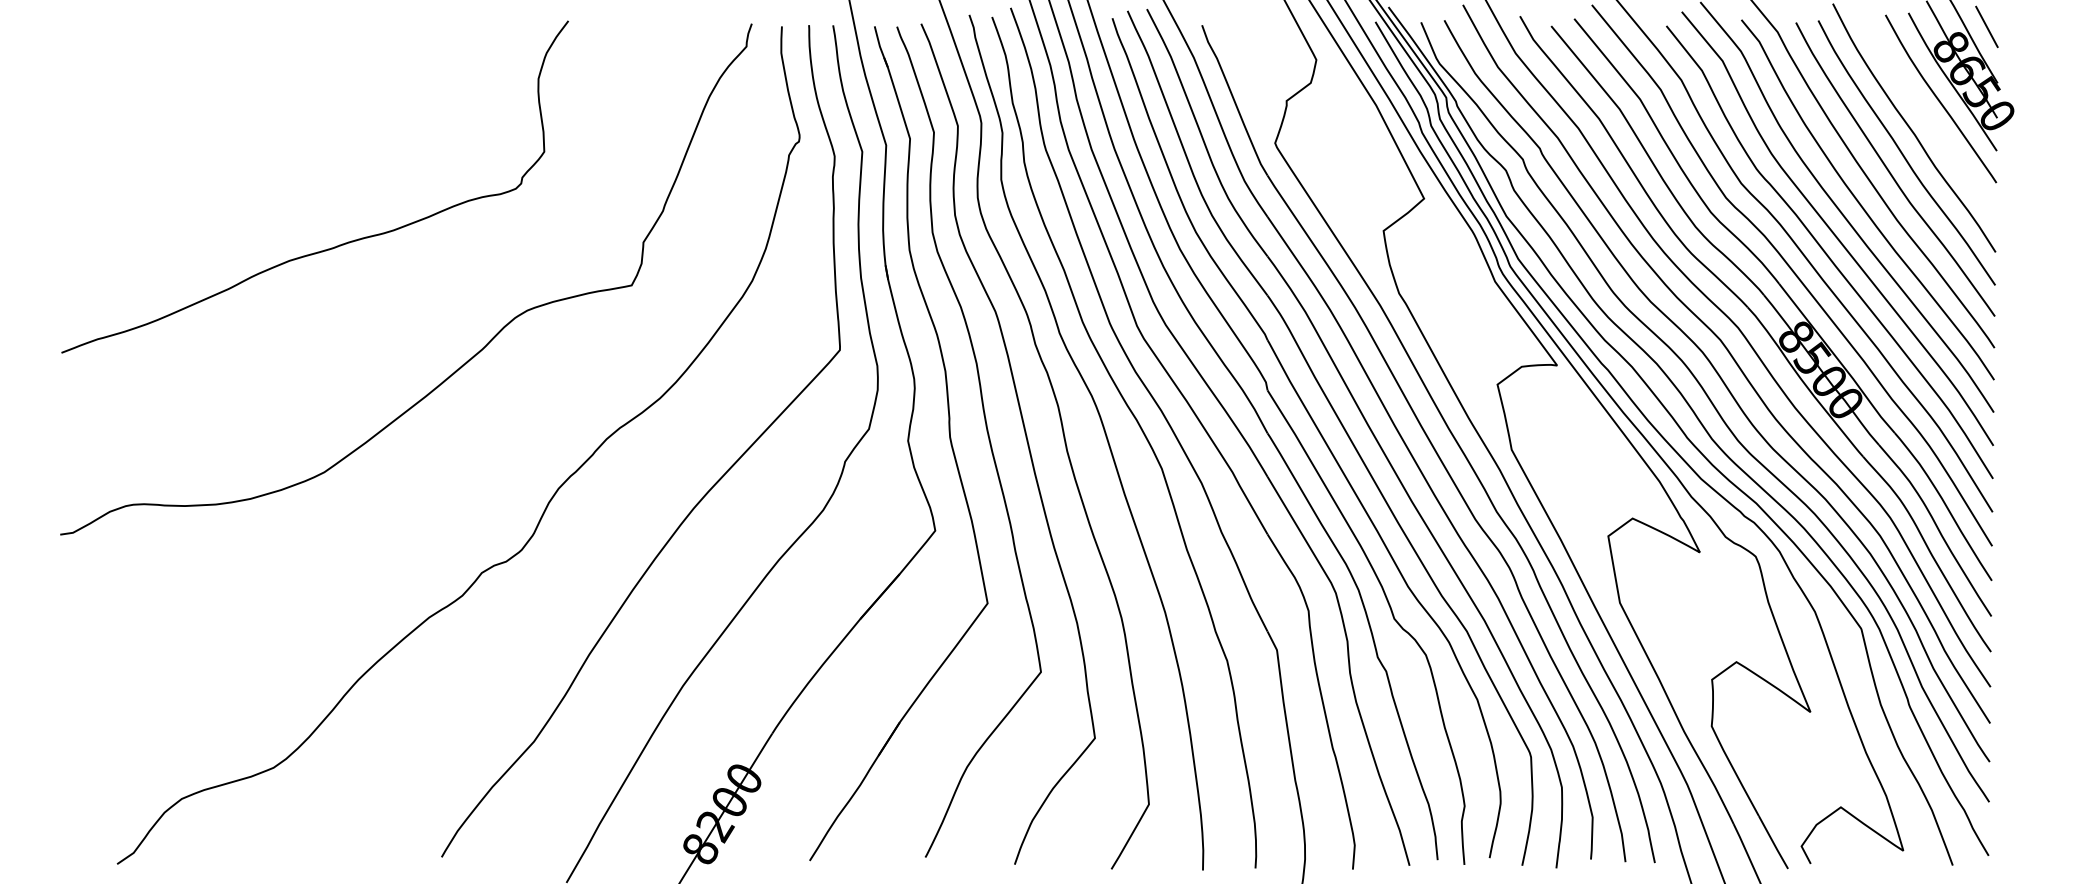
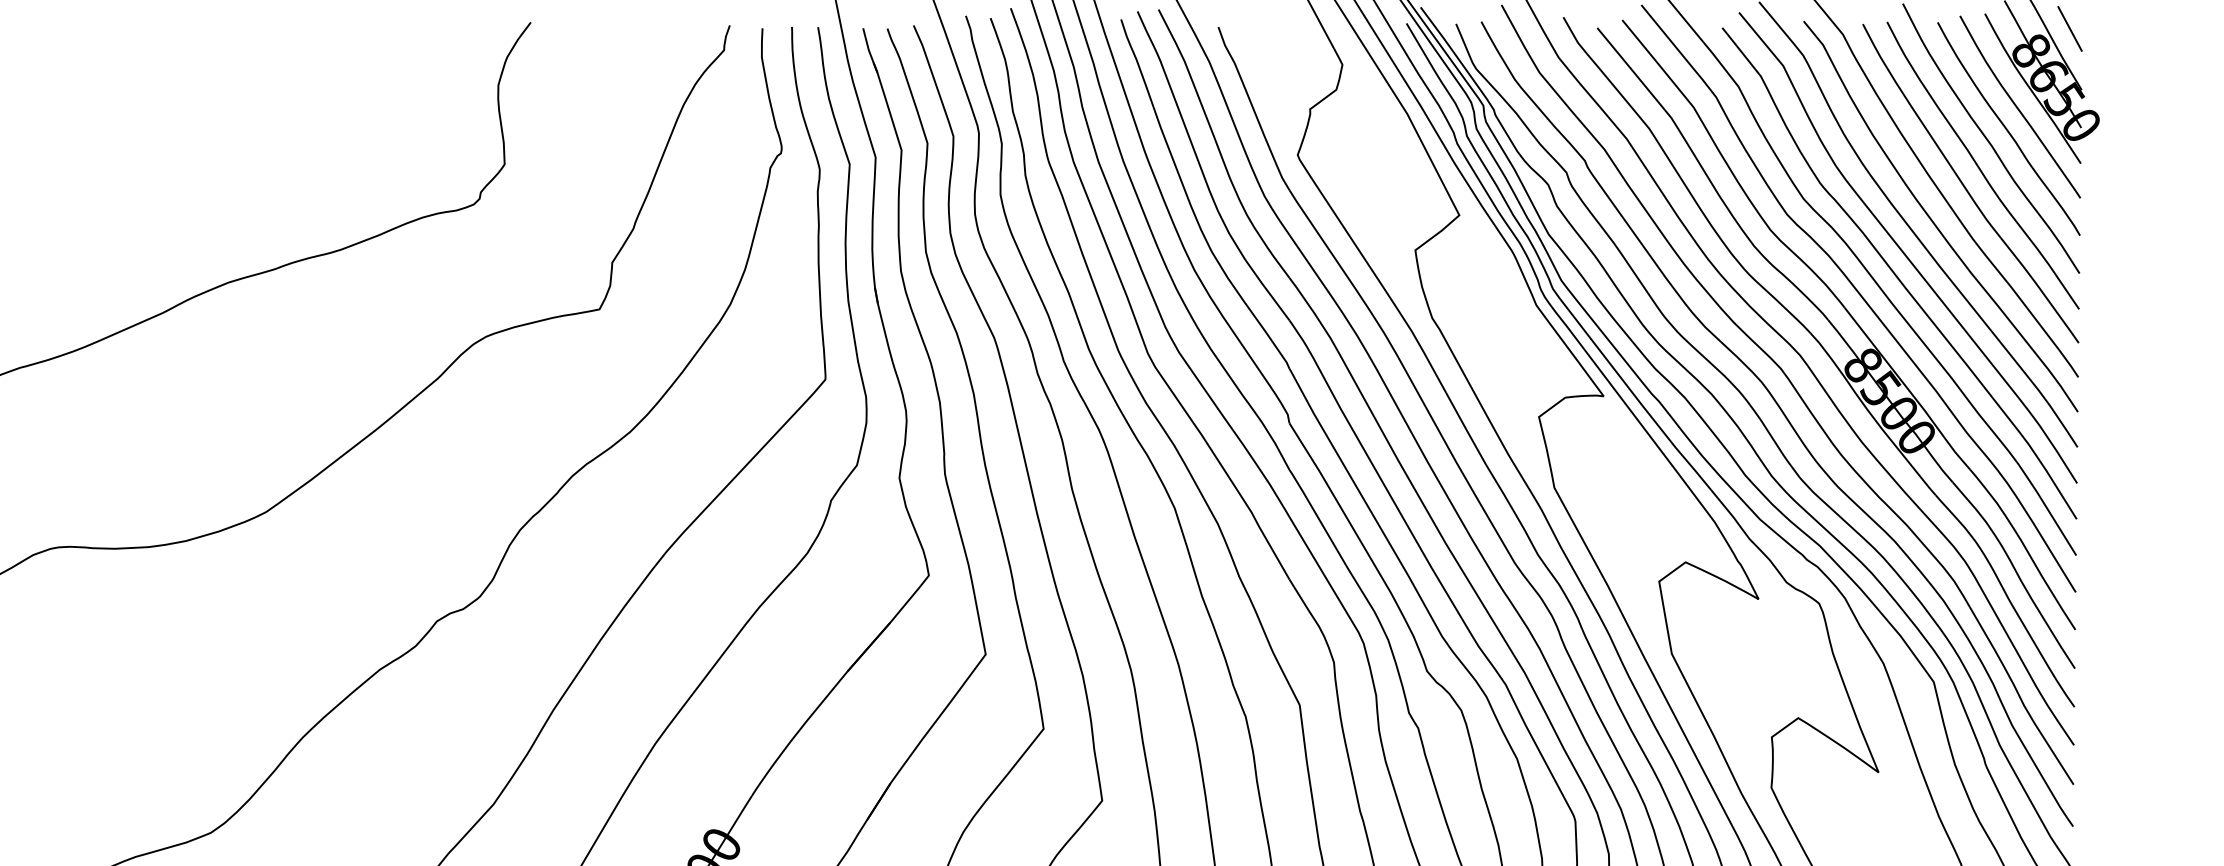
curve: (1929, 119) -> (2007, 129), added

